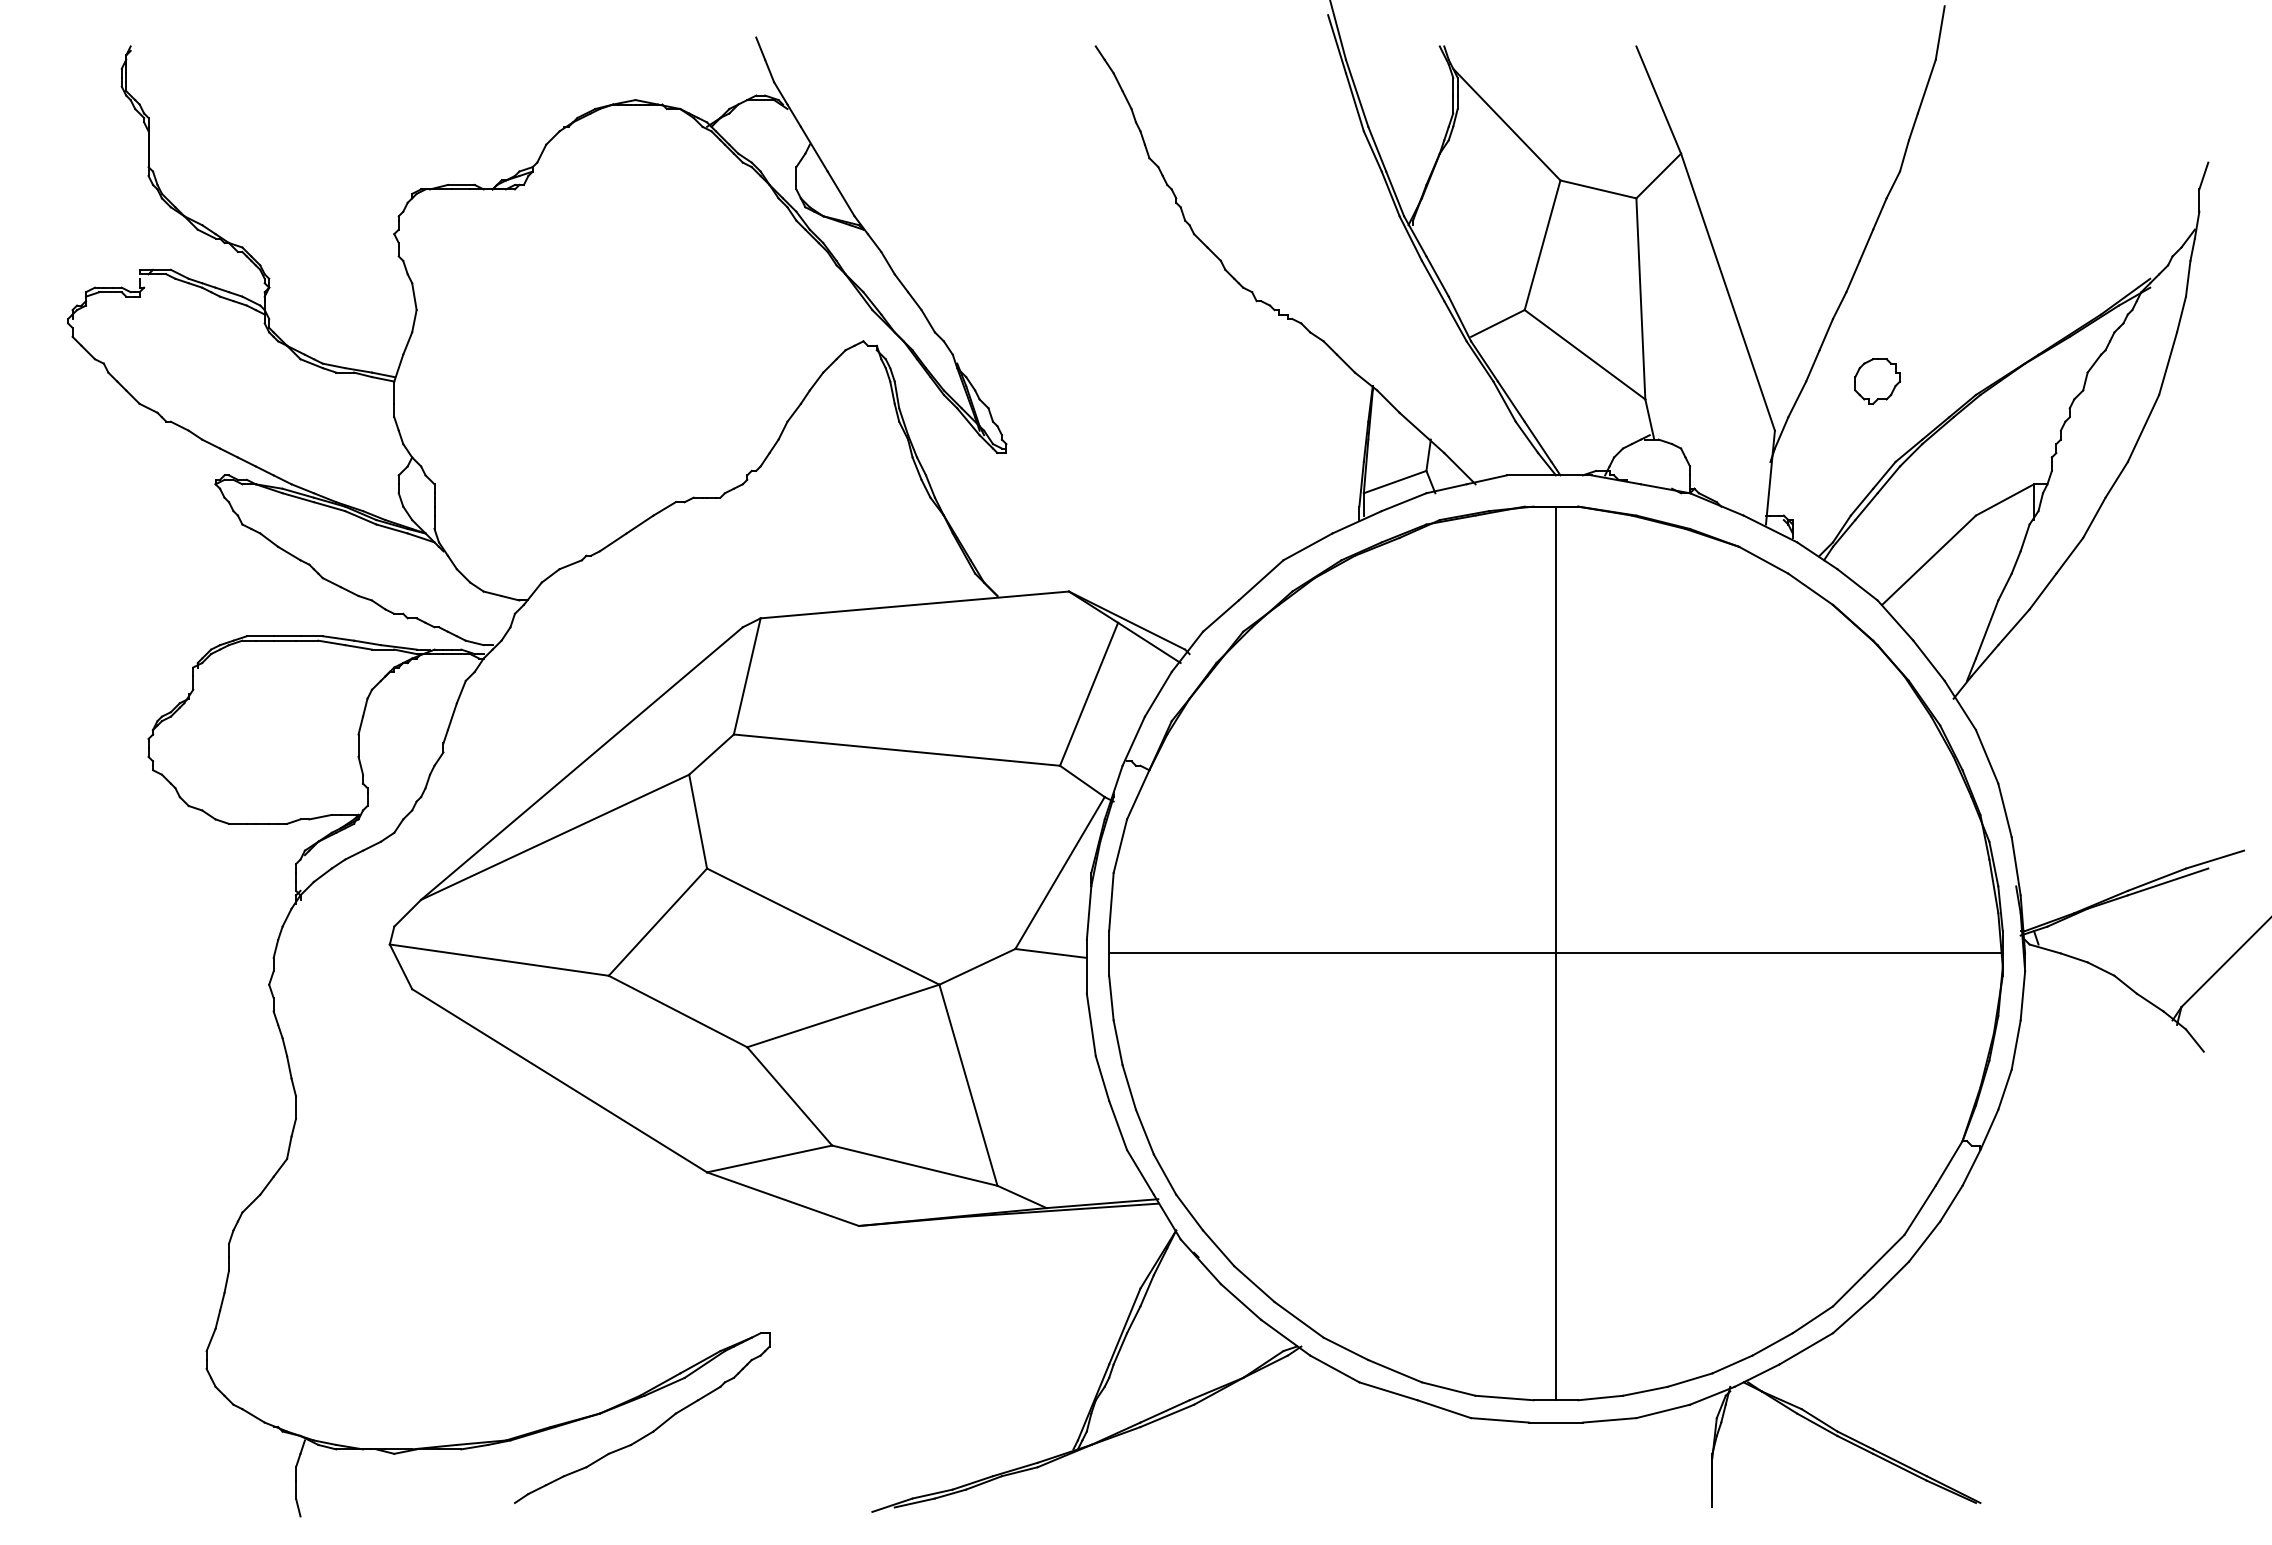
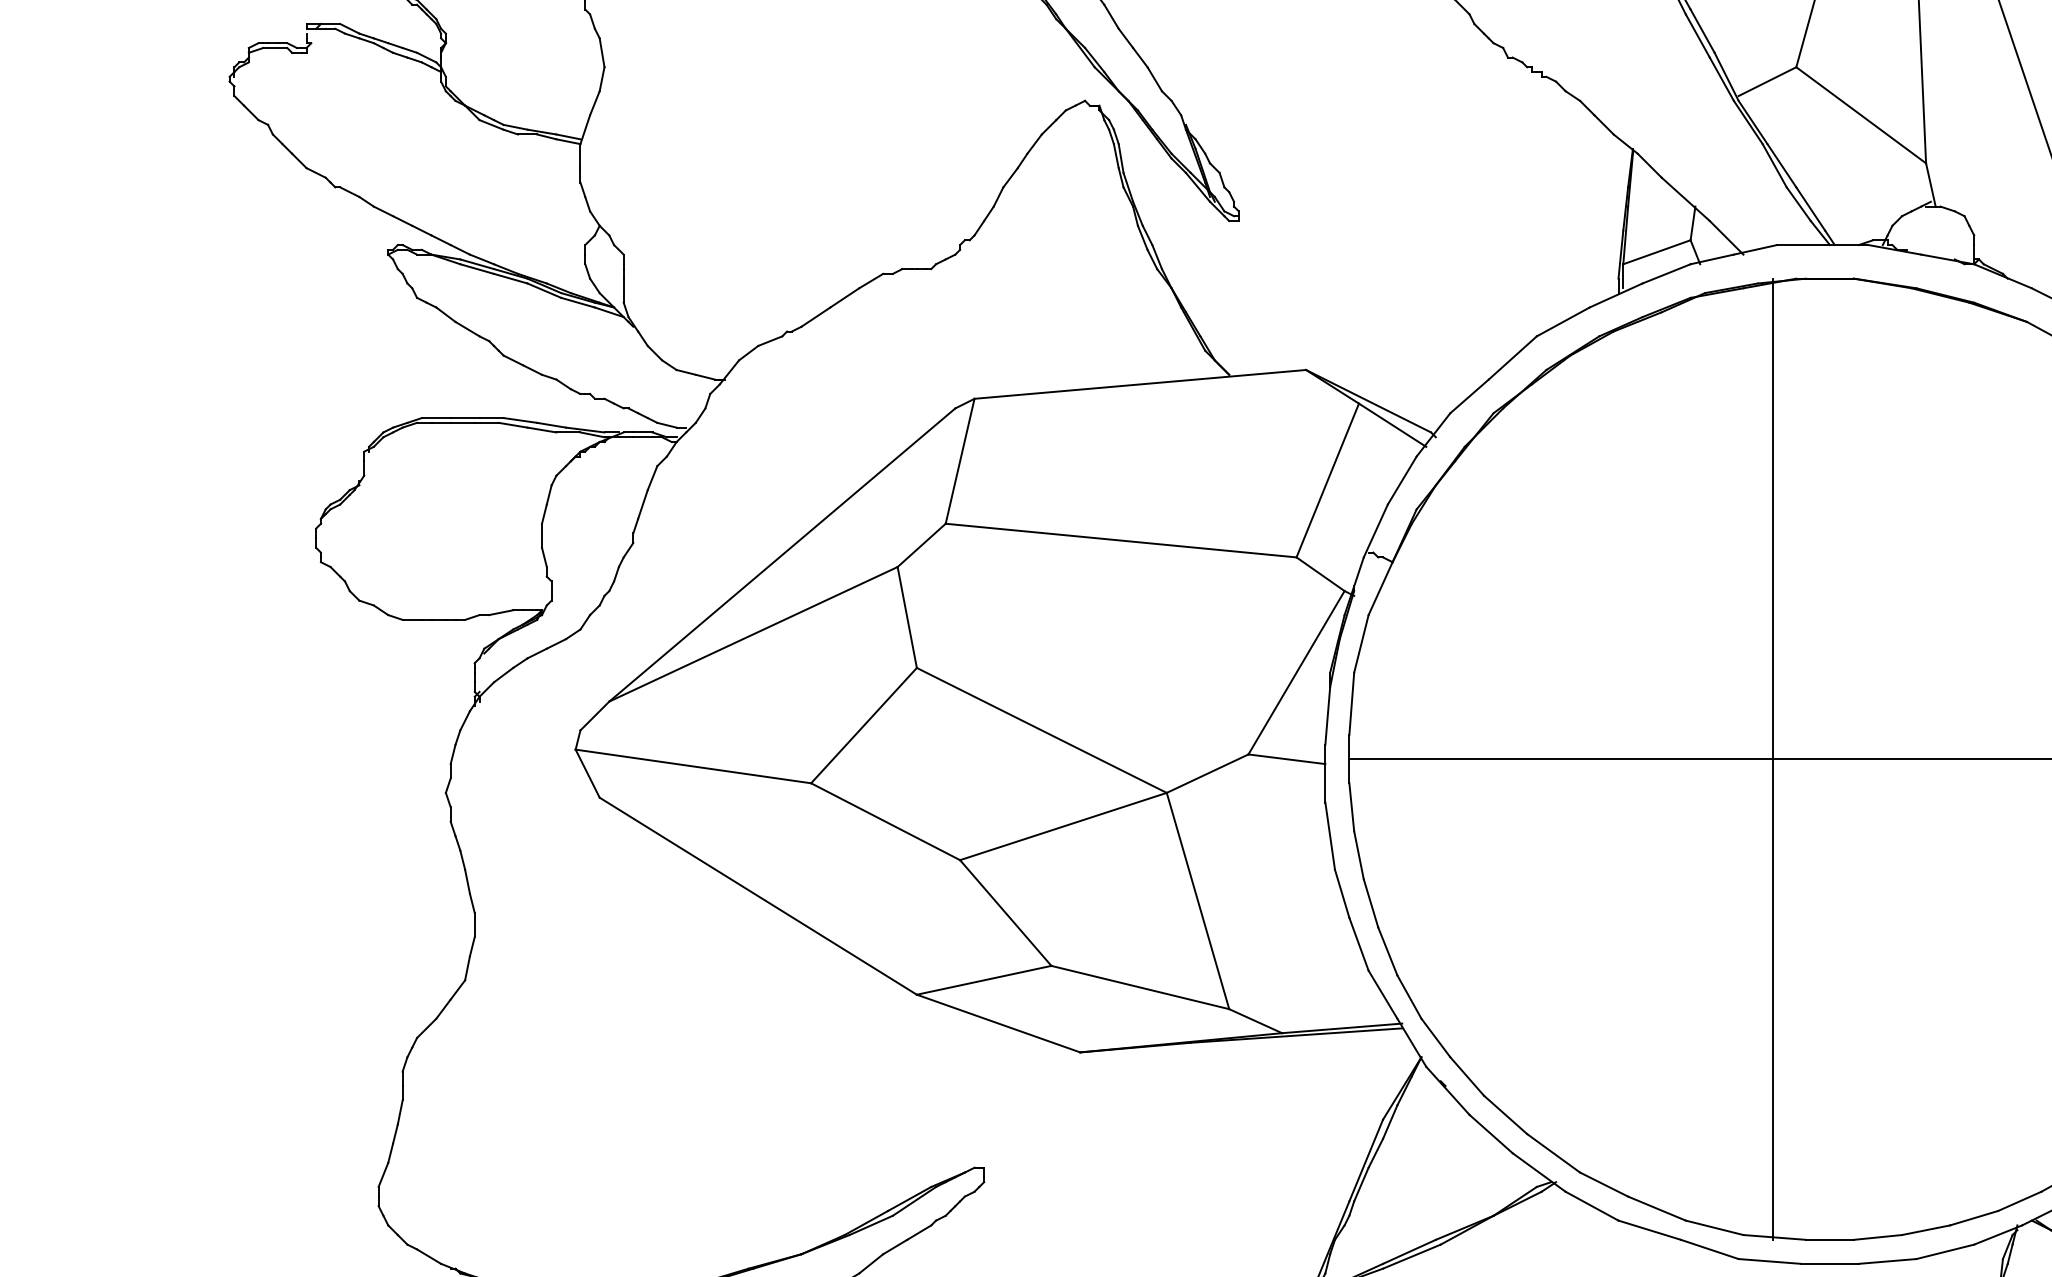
line: (1555, 953) -> (1772, 759), moved

